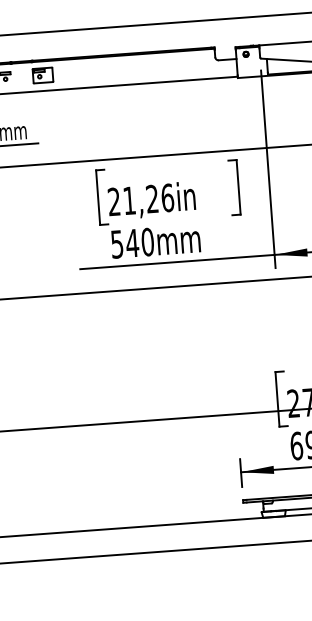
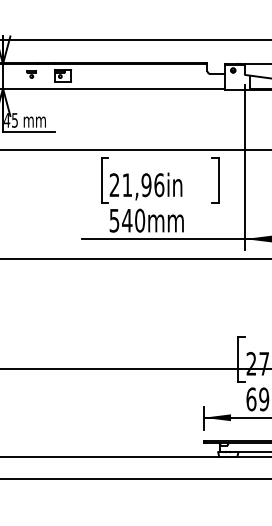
text: (152, 199) -> (146, 185), 21,26in -> 21,96in

